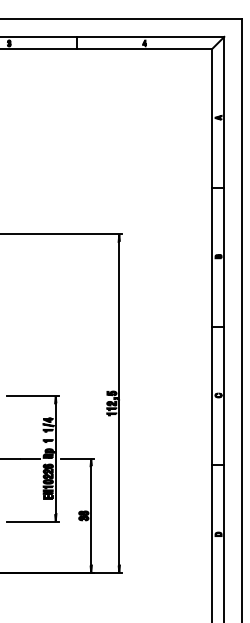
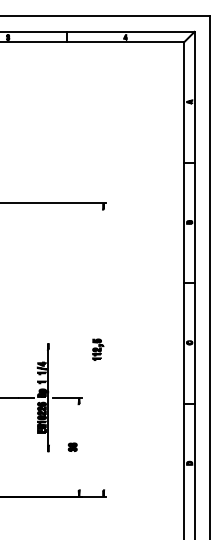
line: (32, 396) -> (28, 343), removed
line: (119, 403) -> (103, 349), removed
line: (91, 516) -> (79, 447), removed
line: (32, 521) -> (28, 452), removed

